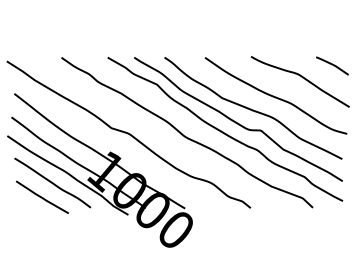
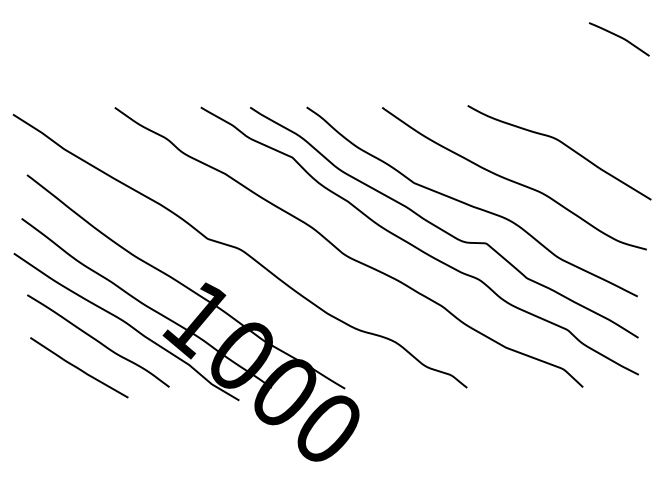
curve: (332, 65) -> (619, 38), moved

